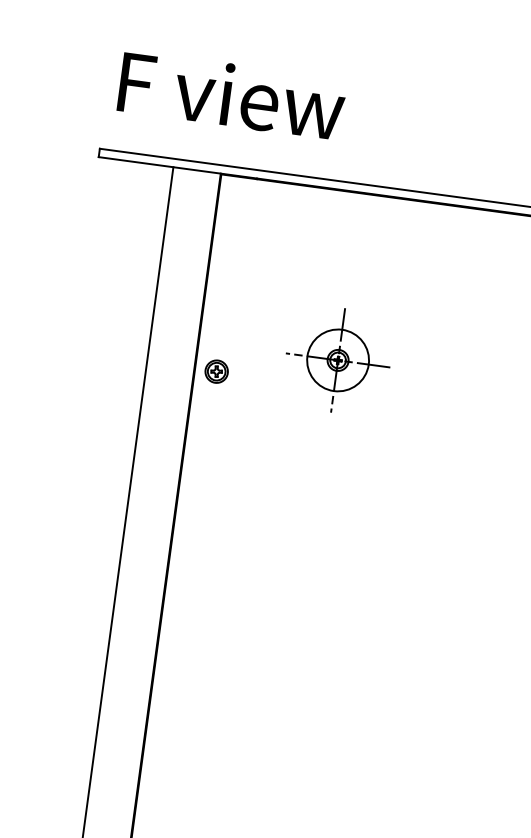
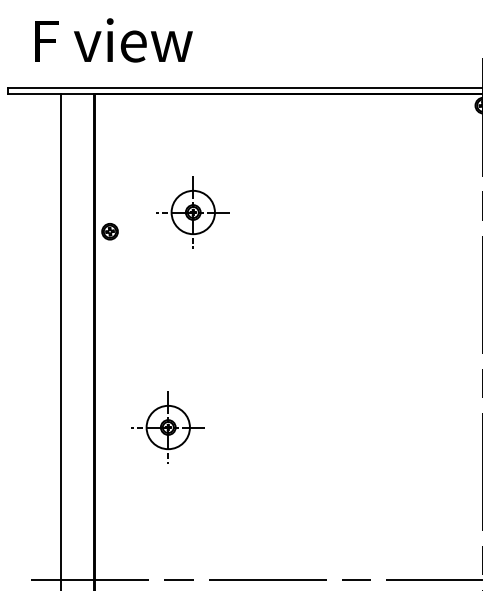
text: (231, 95) -> (113, 40), moved
part: (260, 659) -> (167, 427), added

